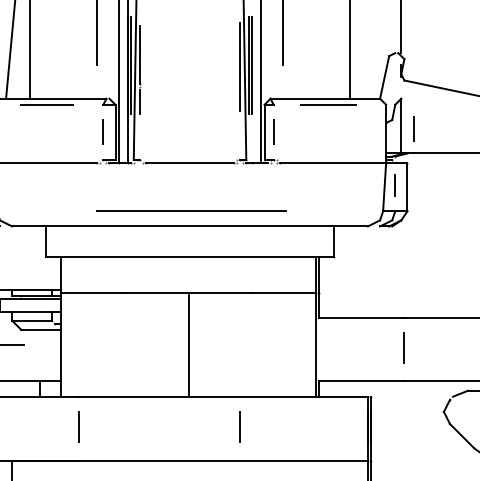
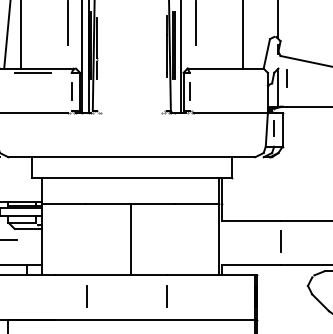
line: (327, 104) -> (227, 72), removed
line: (412, 128) -> (286, 78), moved
line: (189, 161) -> (131, 112), removed
line: (190, 210) -> (132, 146), removed
line: (78, 427) -> (86, 296), moved

